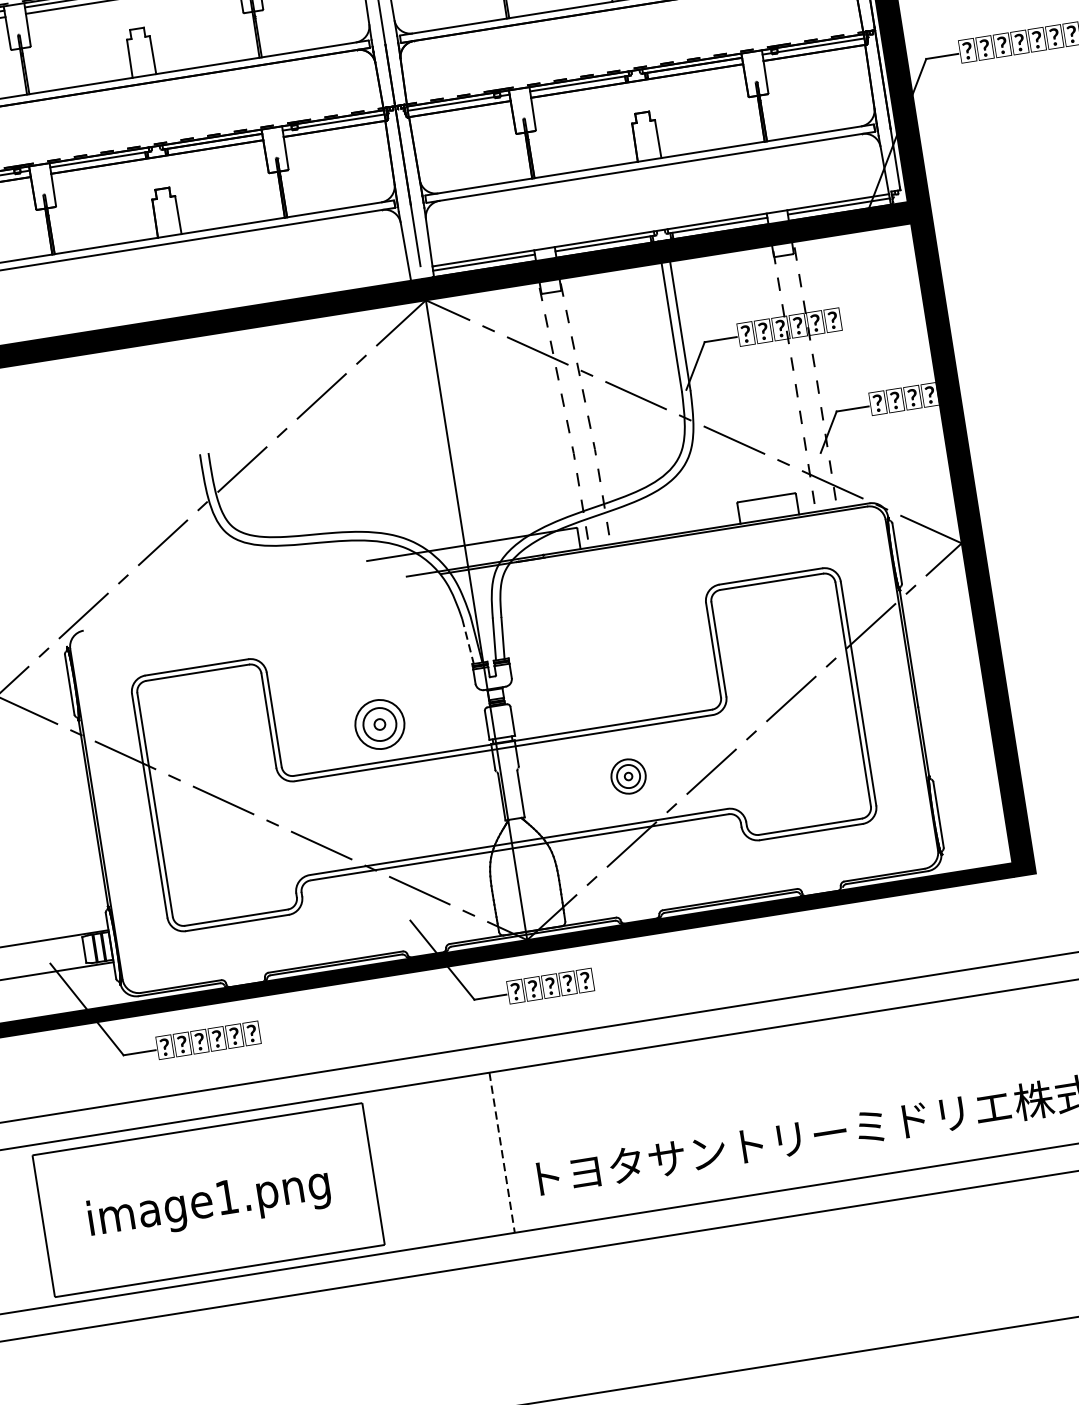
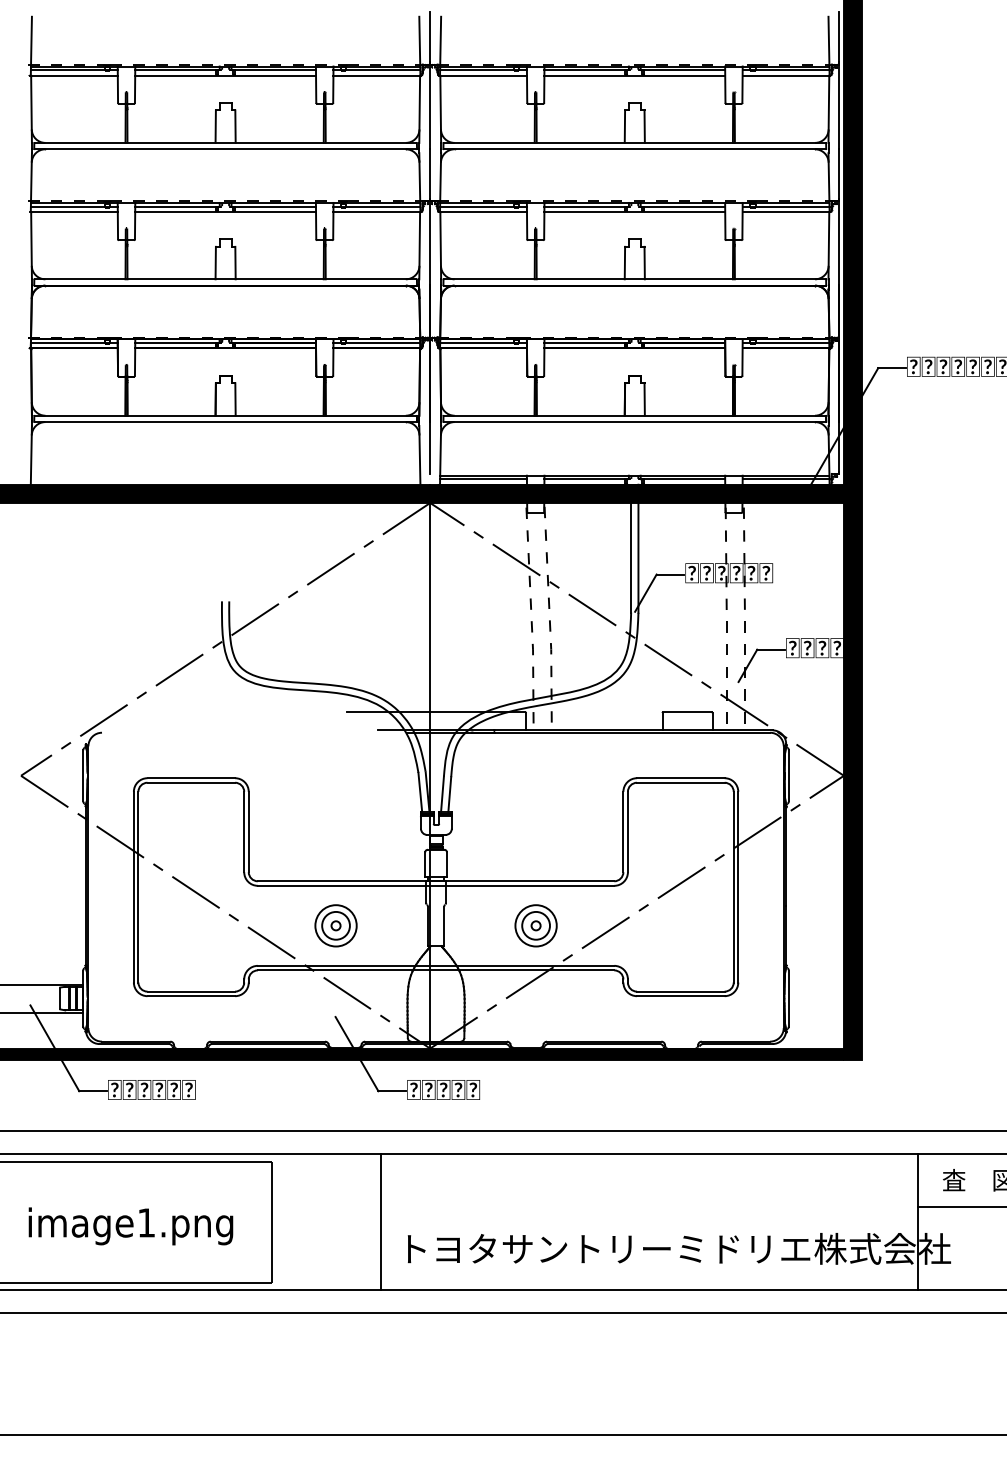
line: (468, 641) -> (420, 792), dashed -> solid
part: (379, 724) -> (335, 925), moved
part: (627, 776) -> (535, 925), size x1.43
line: (502, 1153) -> (381, 1222), dashed -> solid

